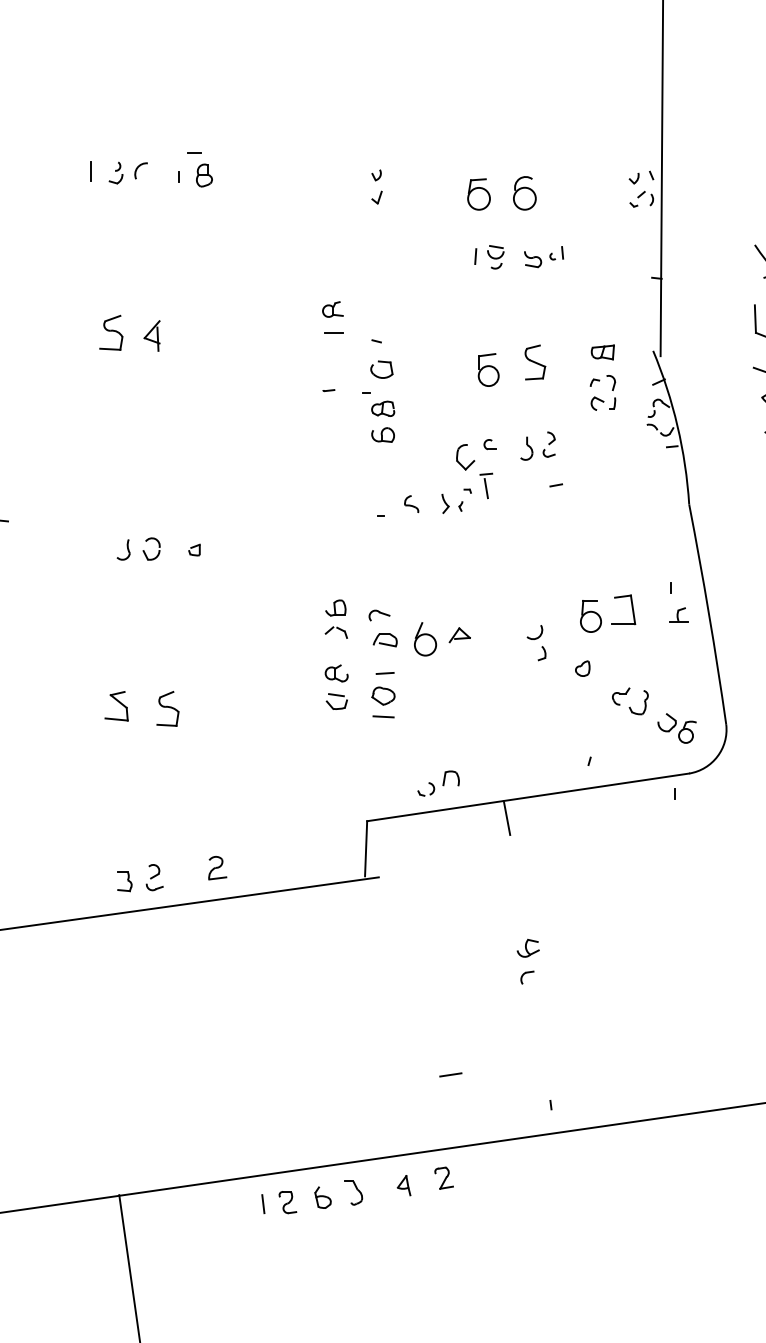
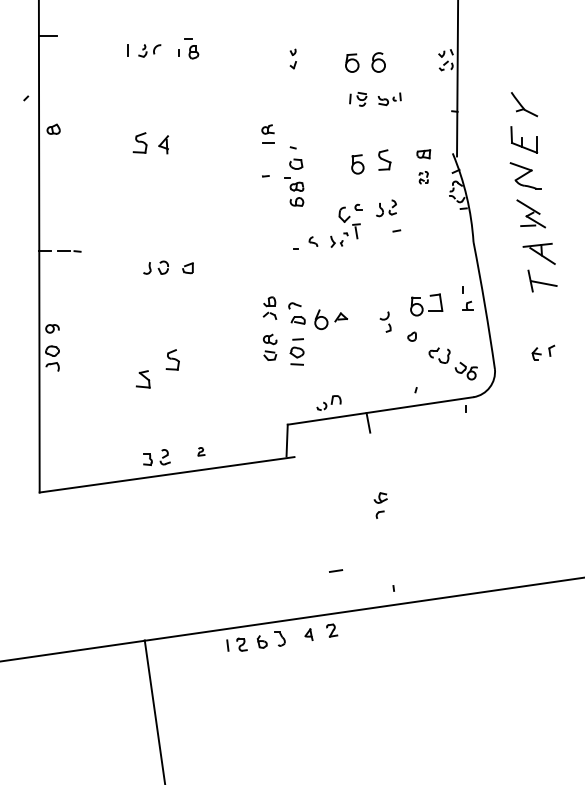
part: (602, 392) -> (423, 177), size x0.6
part: (195, 550) -> (188, 268), size x1.6
part: (115, 706) -> (142, 379), moved
part: (217, 867) -> (201, 451), size x0.6

